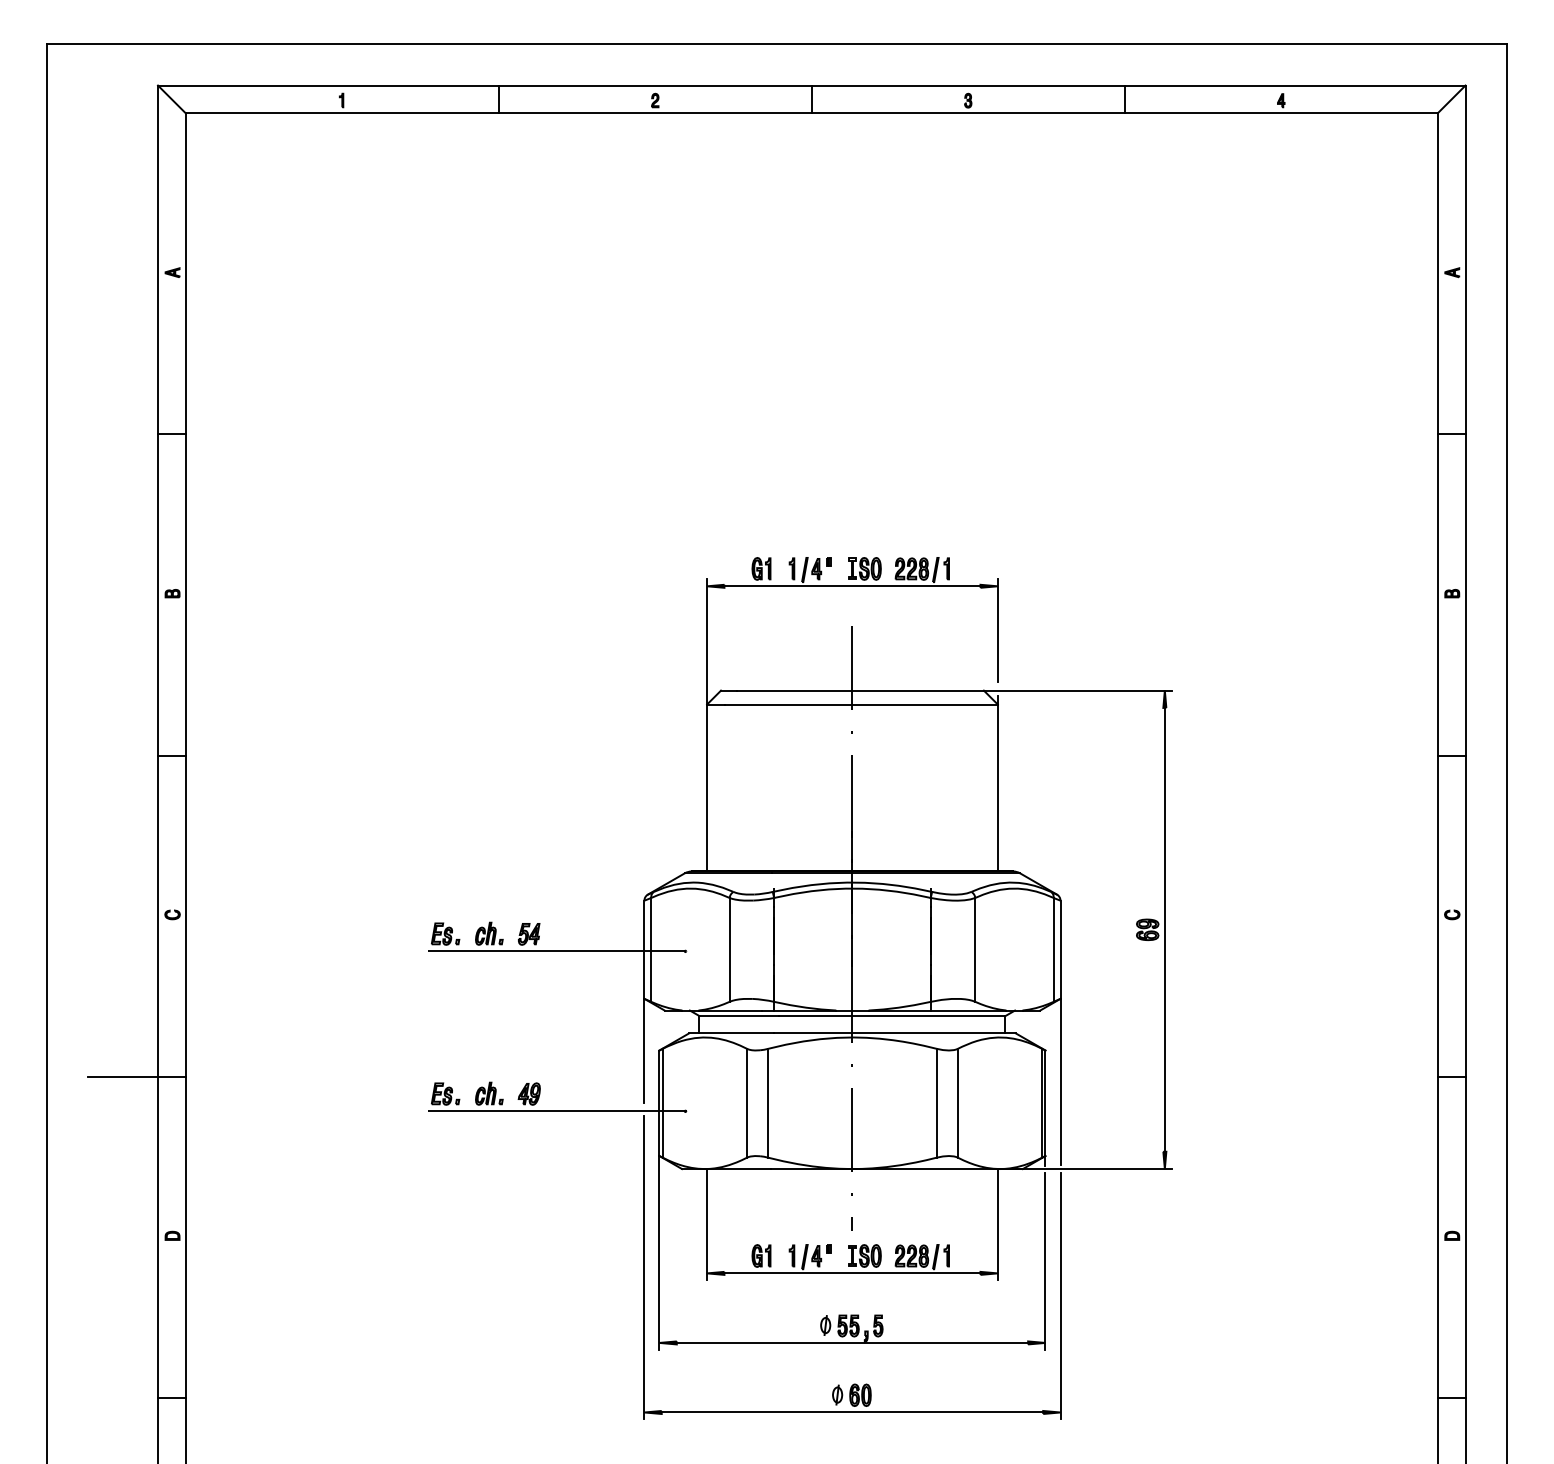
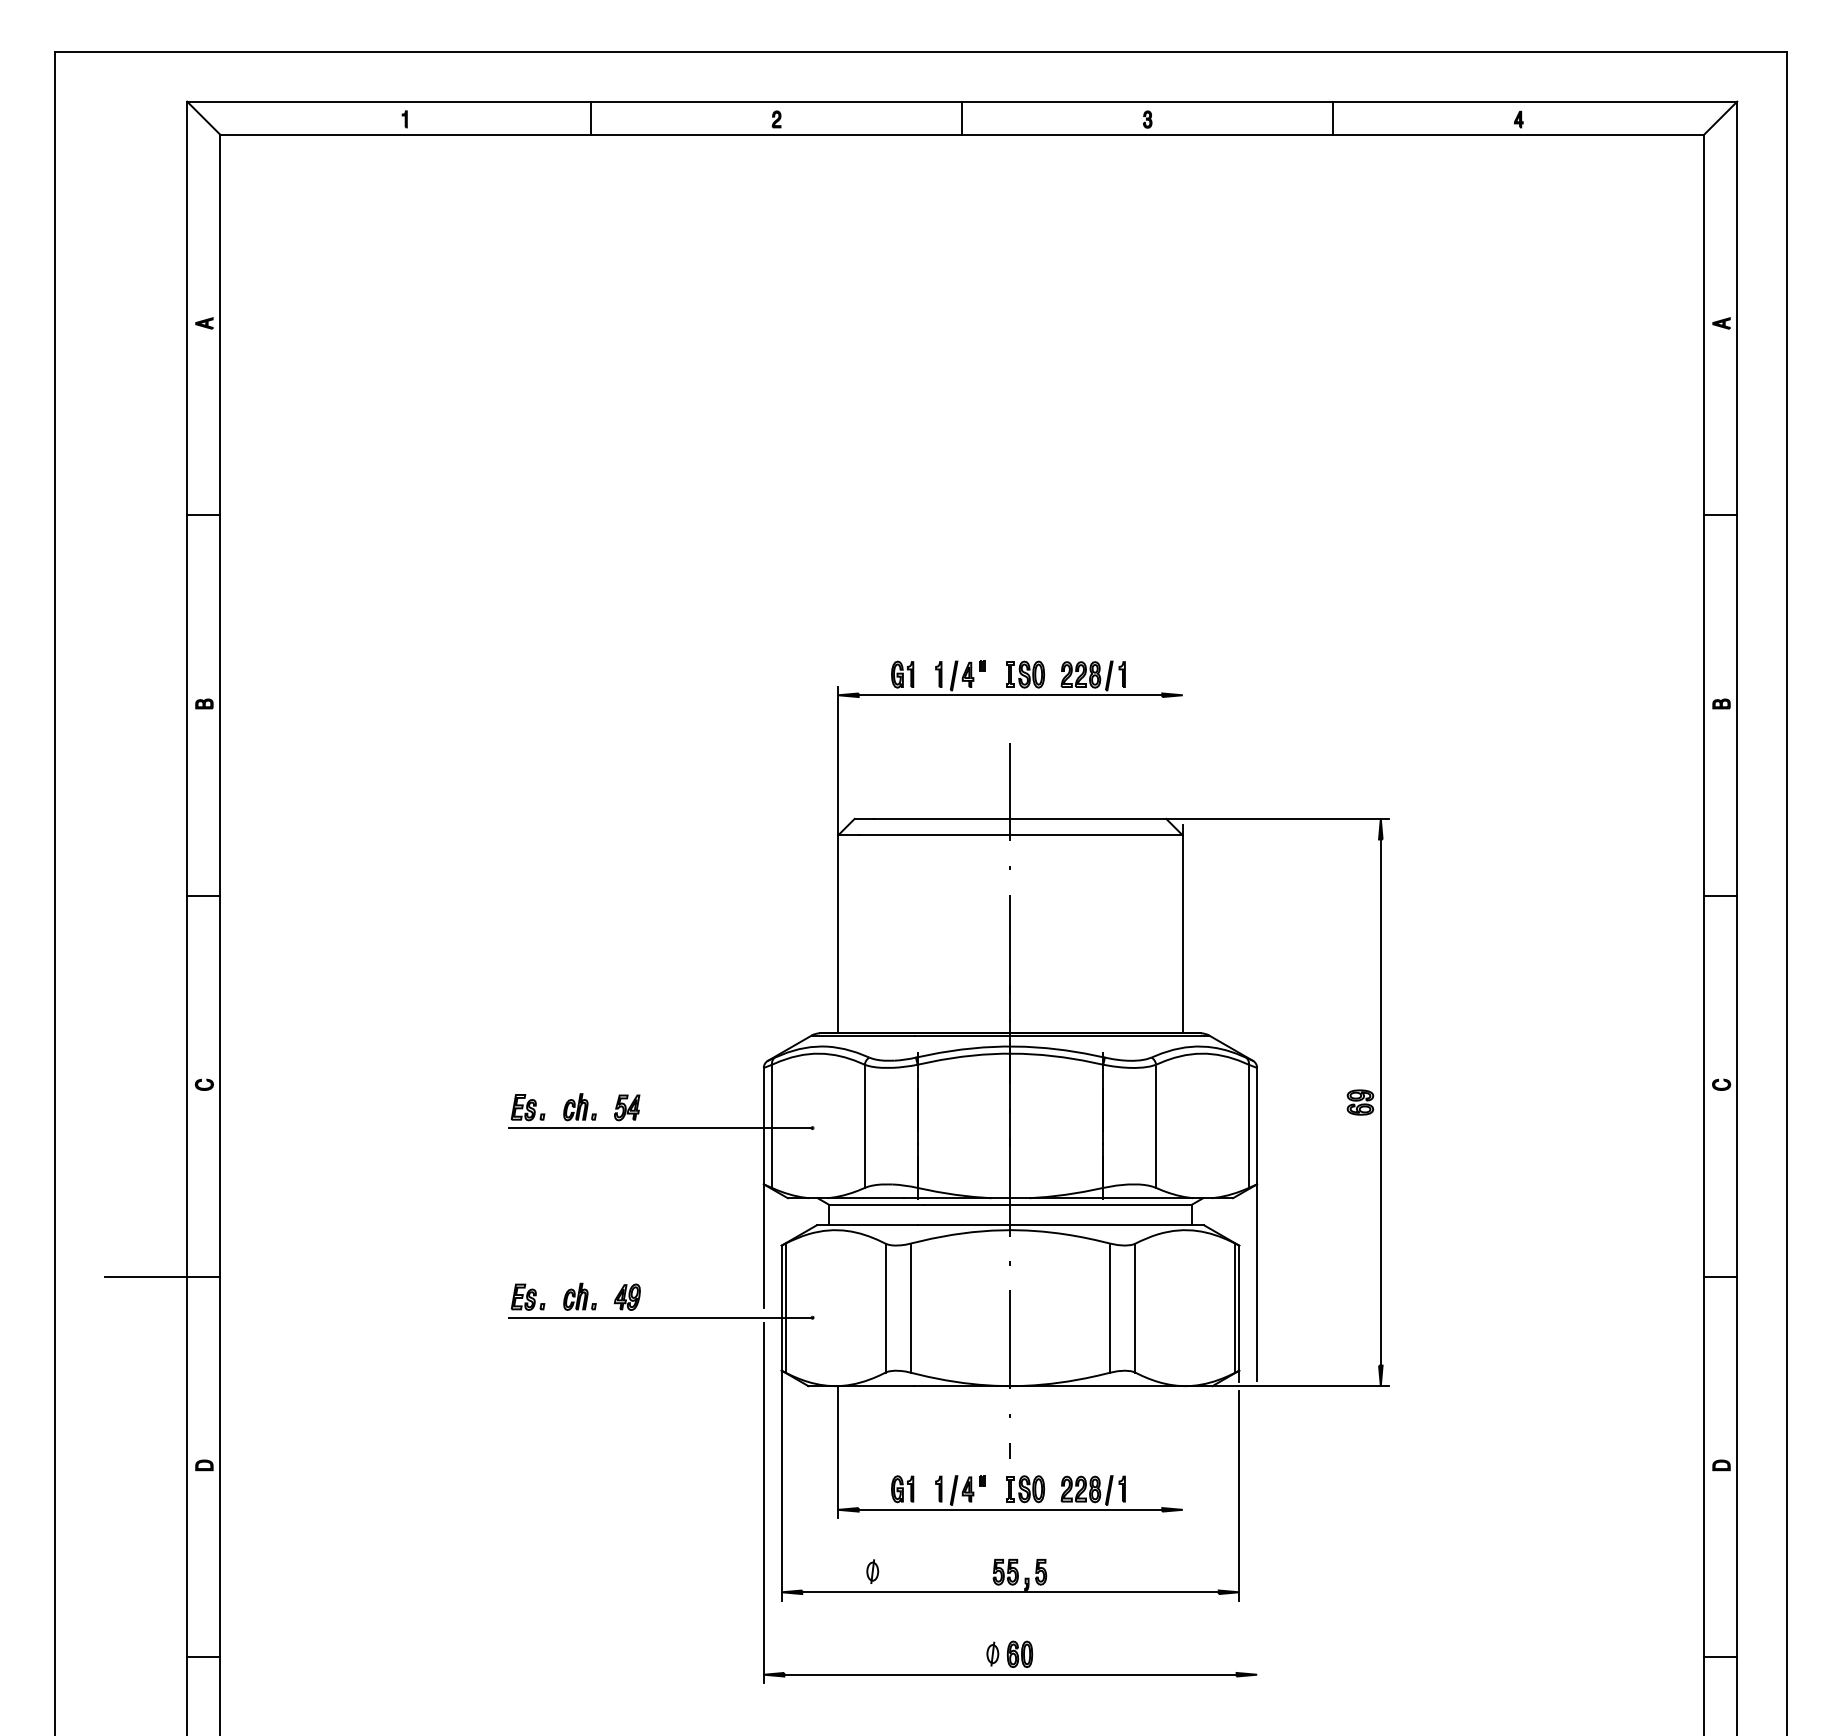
line: (997, 631) -> (1182, 748), removed
line: (997, 1225) -> (1182, 1452), removed
line: (1060, 1295) -> (1257, 1536), removed
part: (825, 1325) -> (872, 1571), moved

